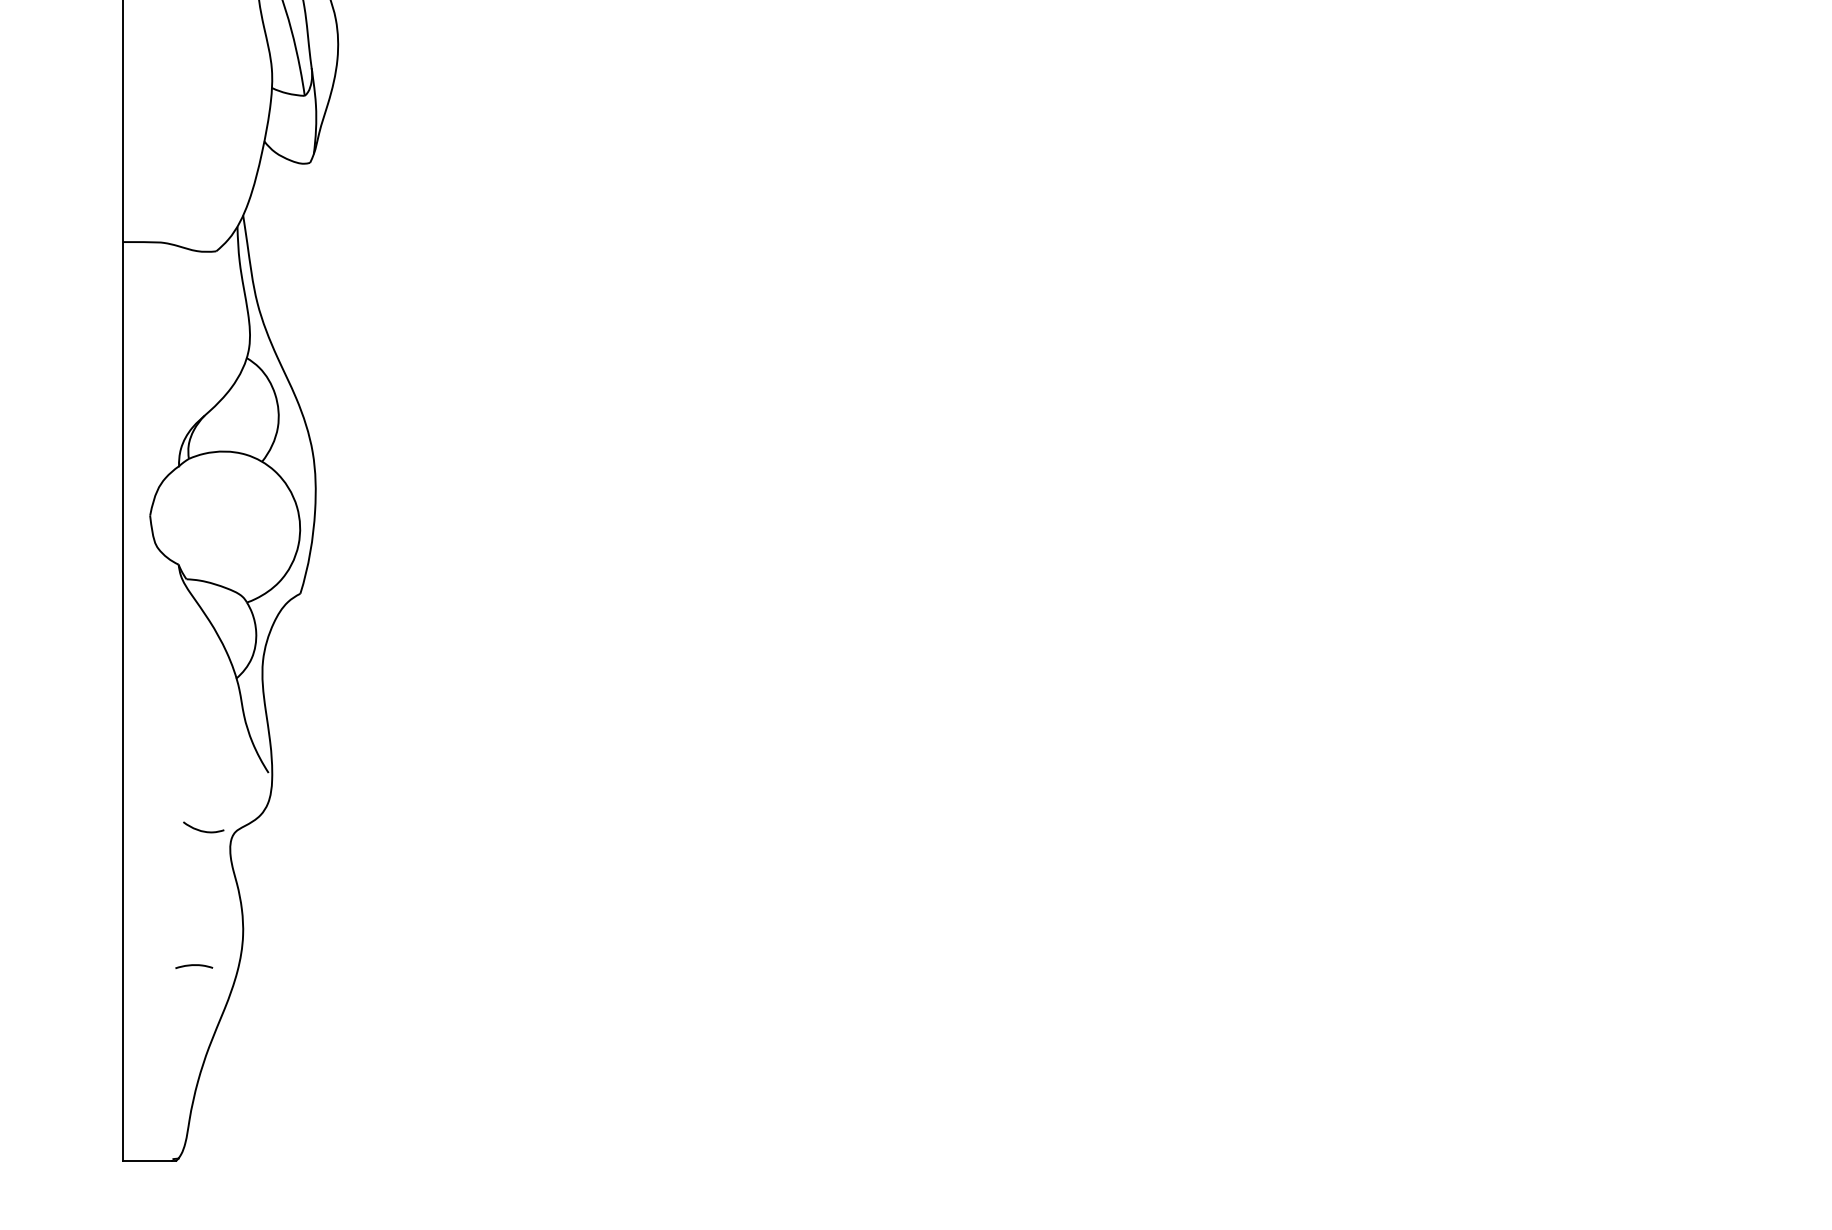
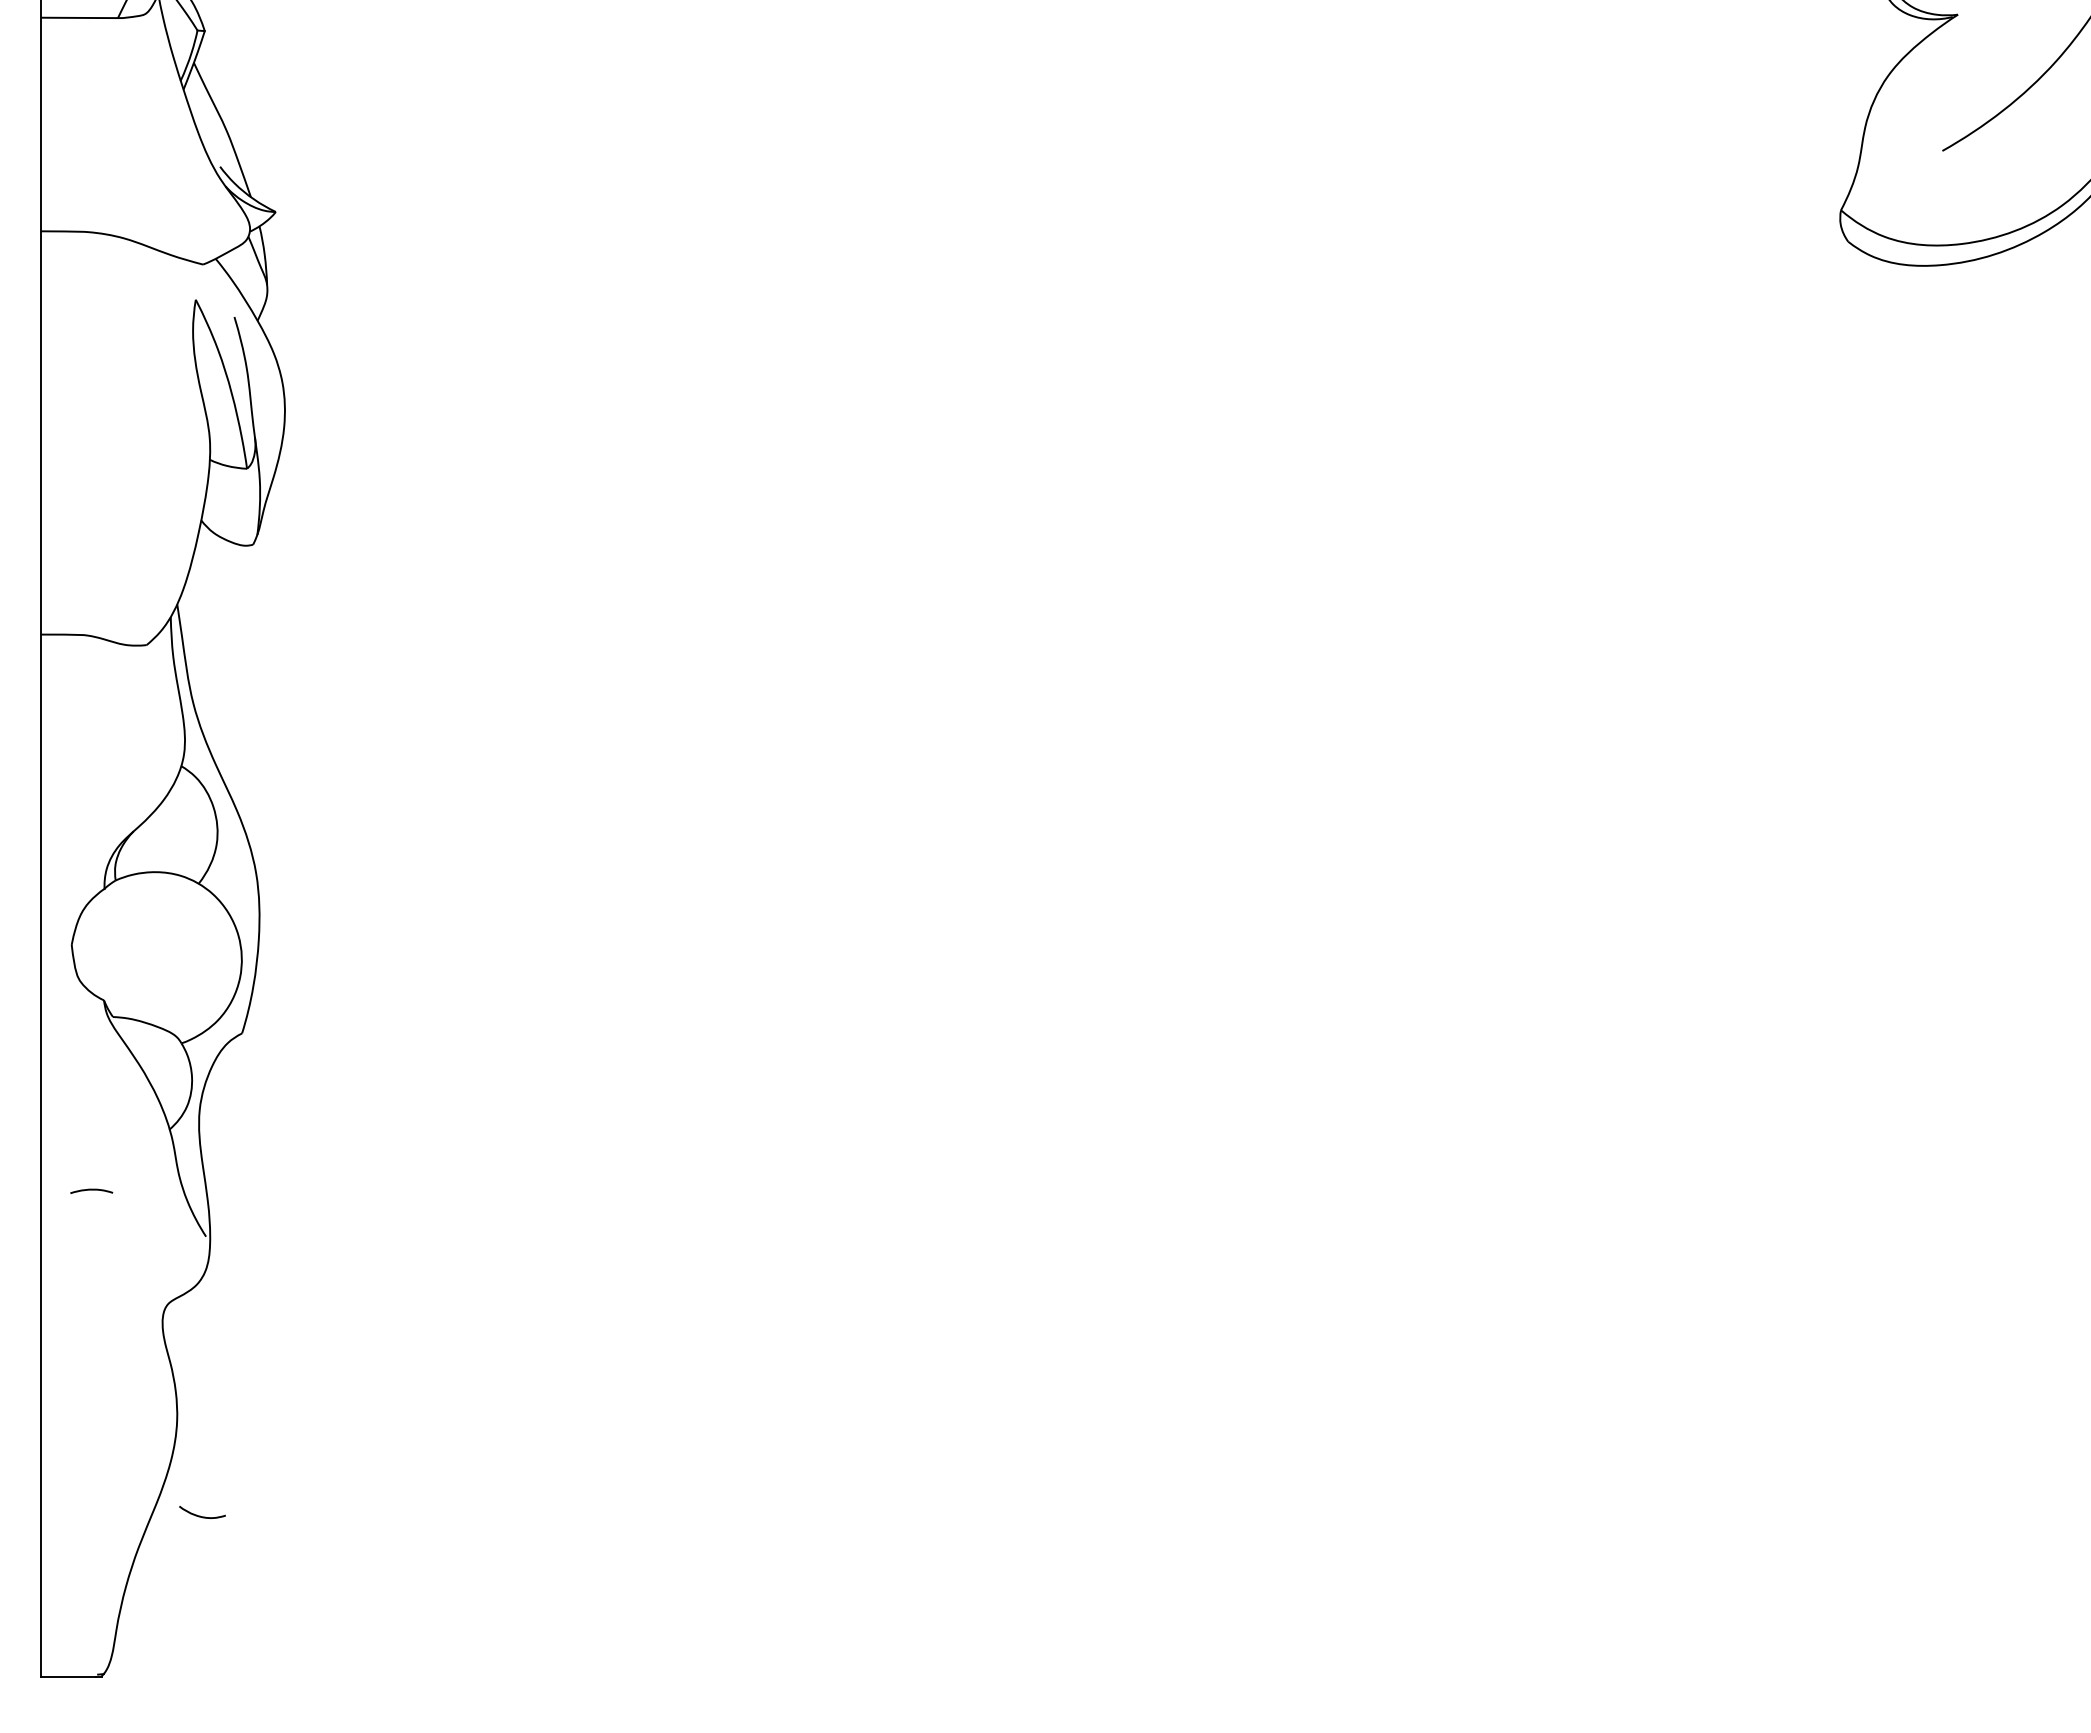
curve: (201, 830) -> (200, 1515), moved
curve: (194, 965) -> (91, 1190), moved

